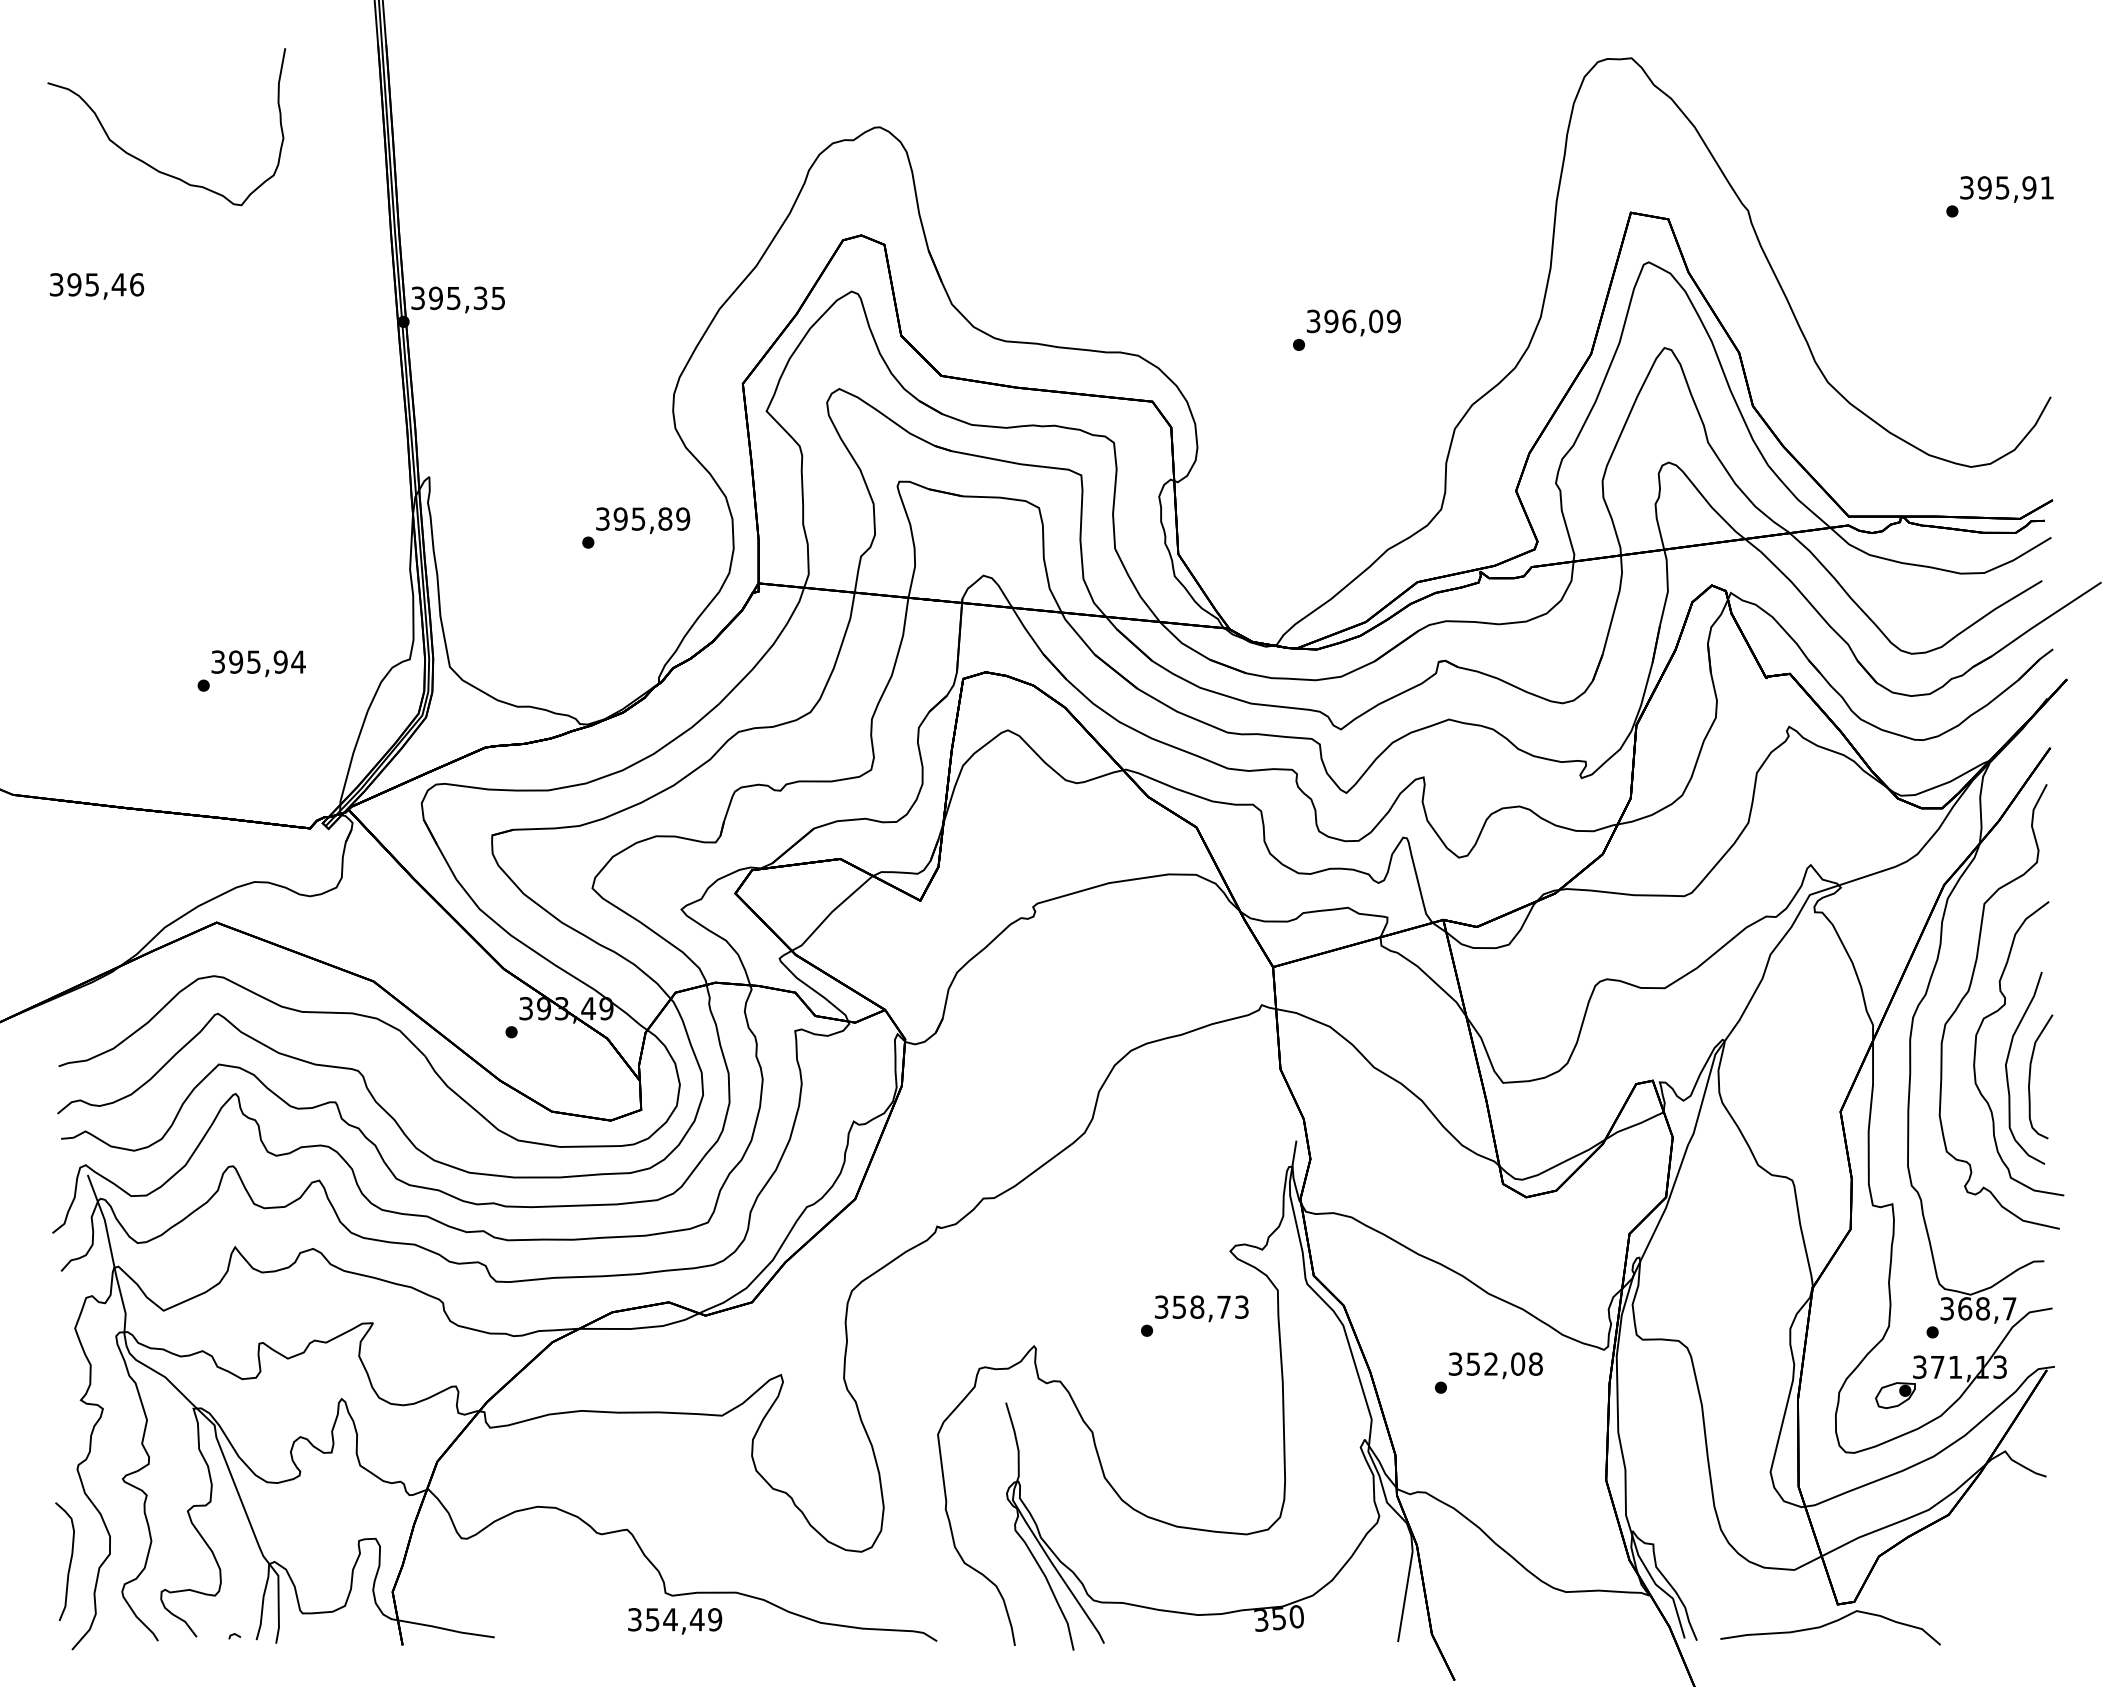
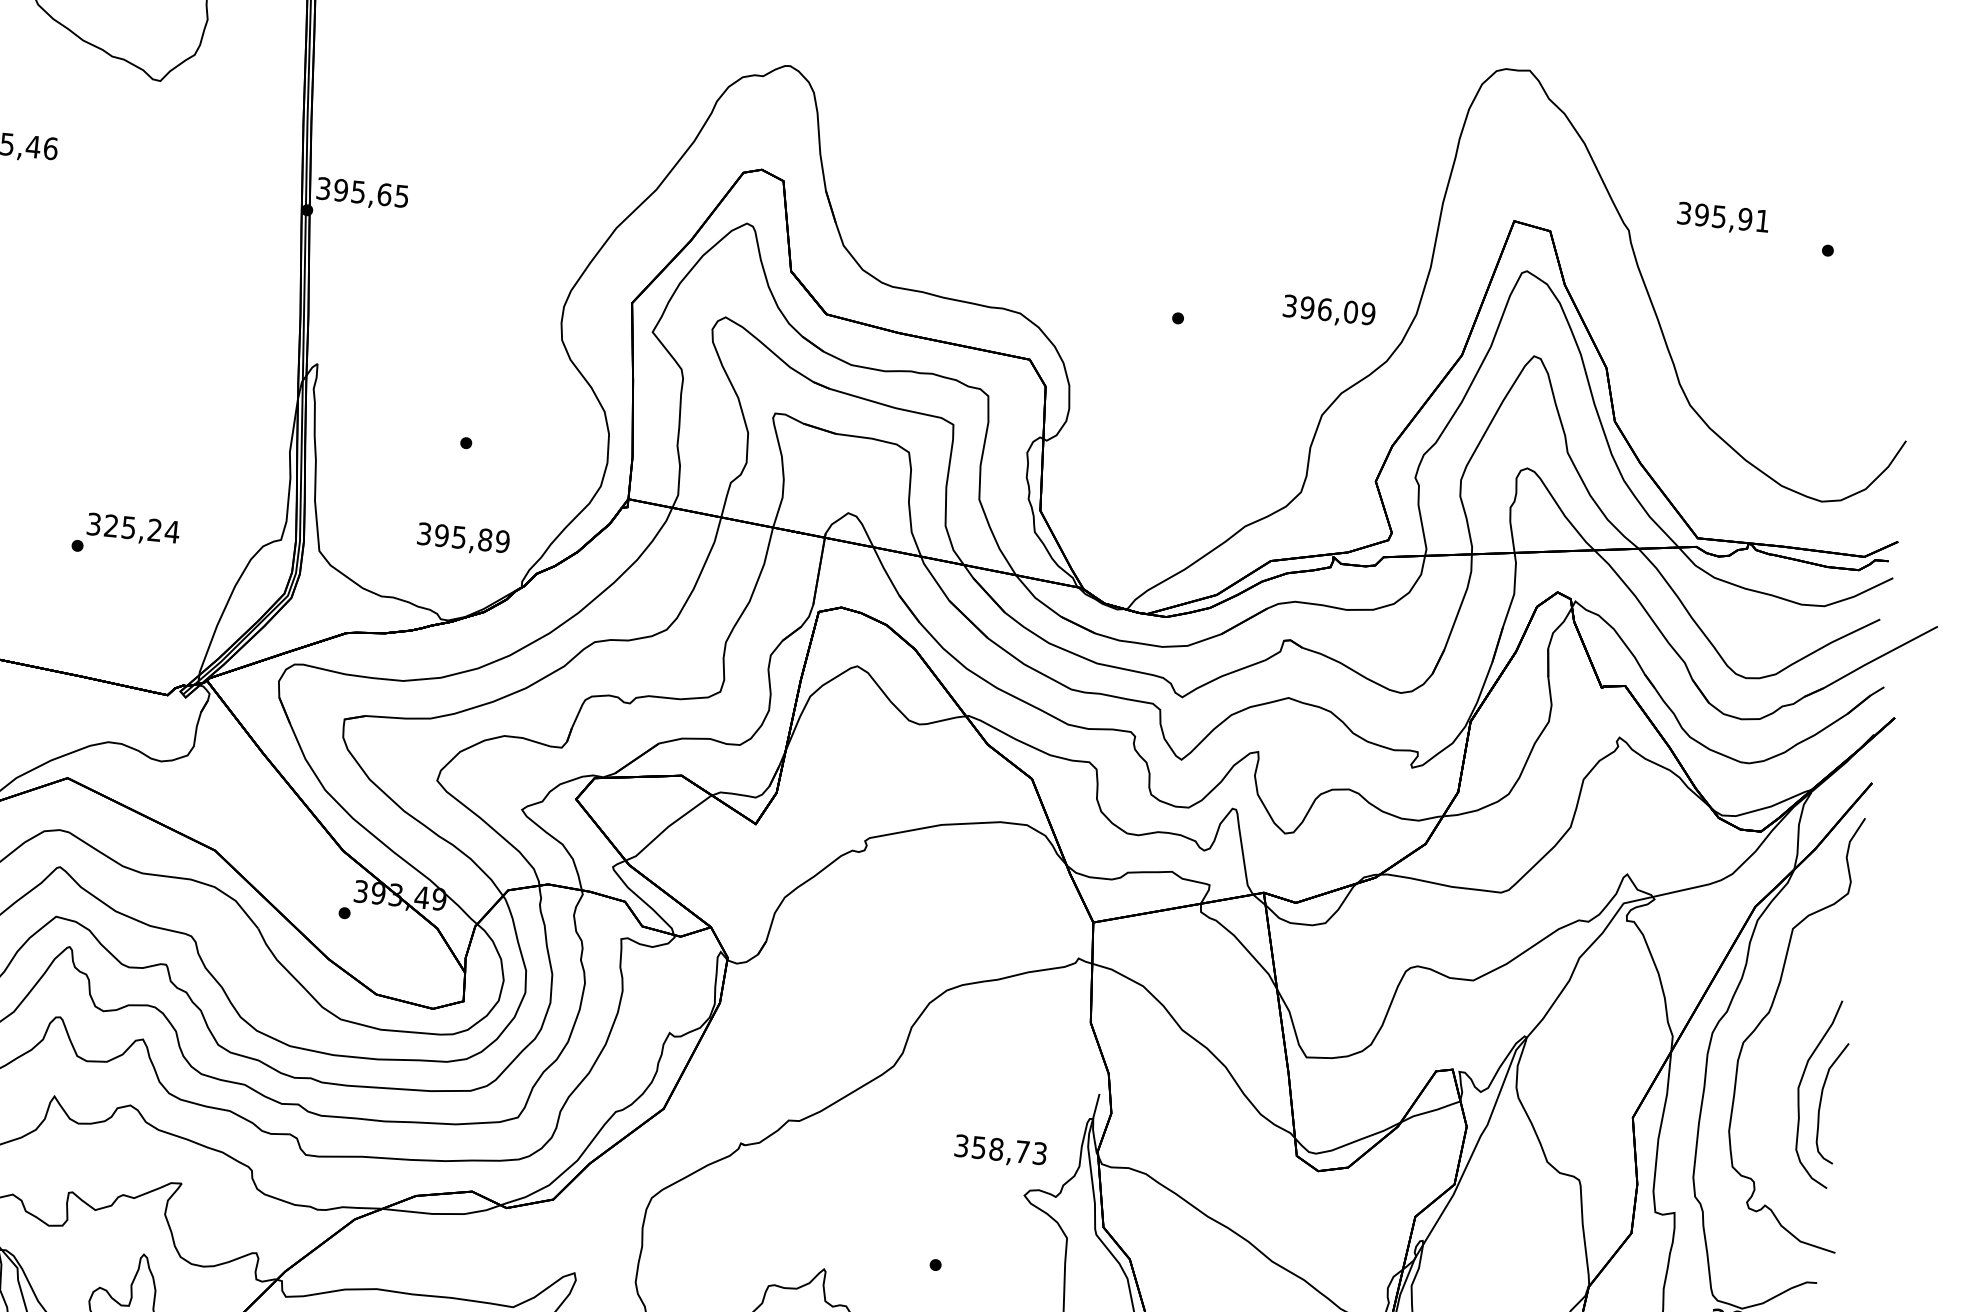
text: (2006, 189) -> (1722, 218), moved
text: (480, 298) -> (384, 194), 395,35 -> 395,65
text: (1353, 322) -> (1328, 311), moved
text: (643, 520) -> (463, 539), moved
text: (258, 661) -> (133, 527), 395,94 -> 325,24
curve: (1995, 1013) -> (1793, 1036), removed
text: (1201, 1308) -> (1000, 1151), moved

